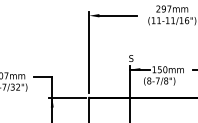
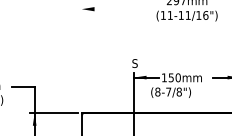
line: (117, 15) -> (117, 8), removed
line: (89, 52) -> (81, 55), removed

